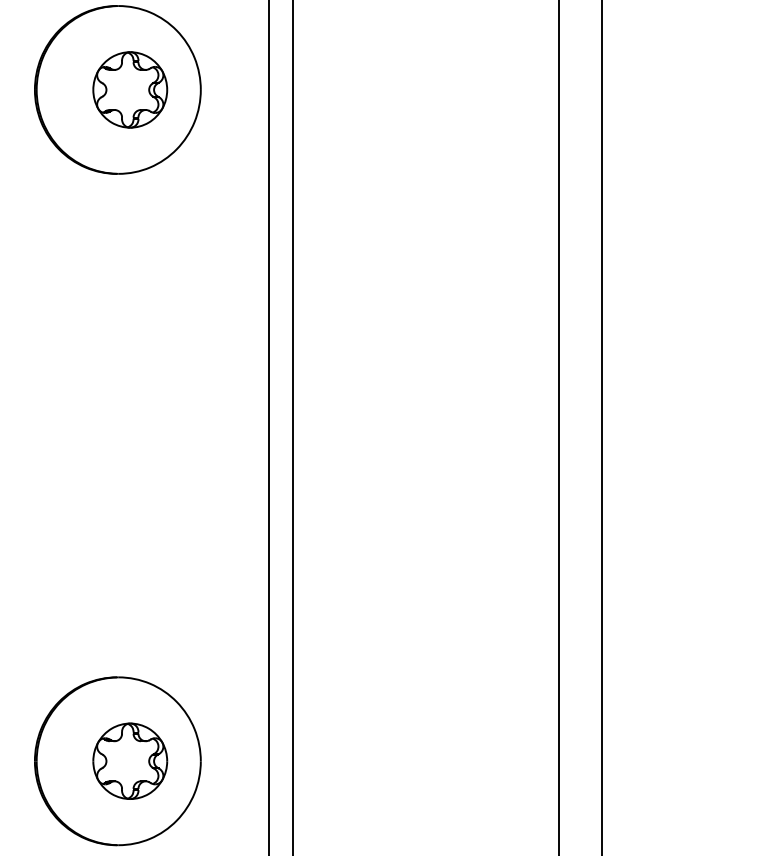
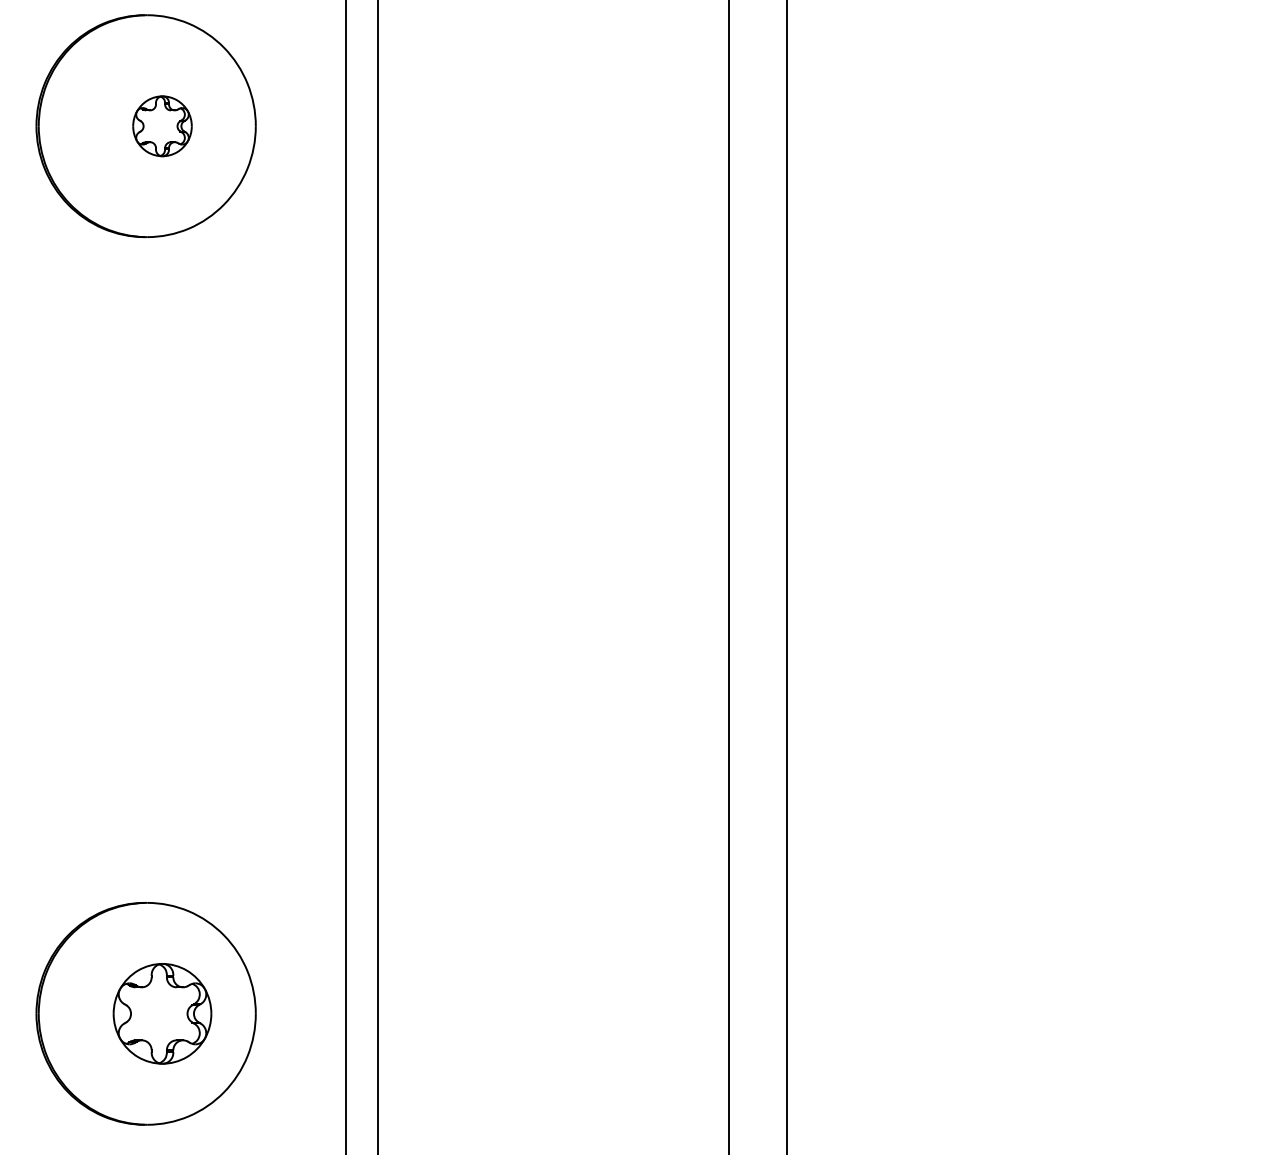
part: (130, 90) -> (162, 126), size x0.6

